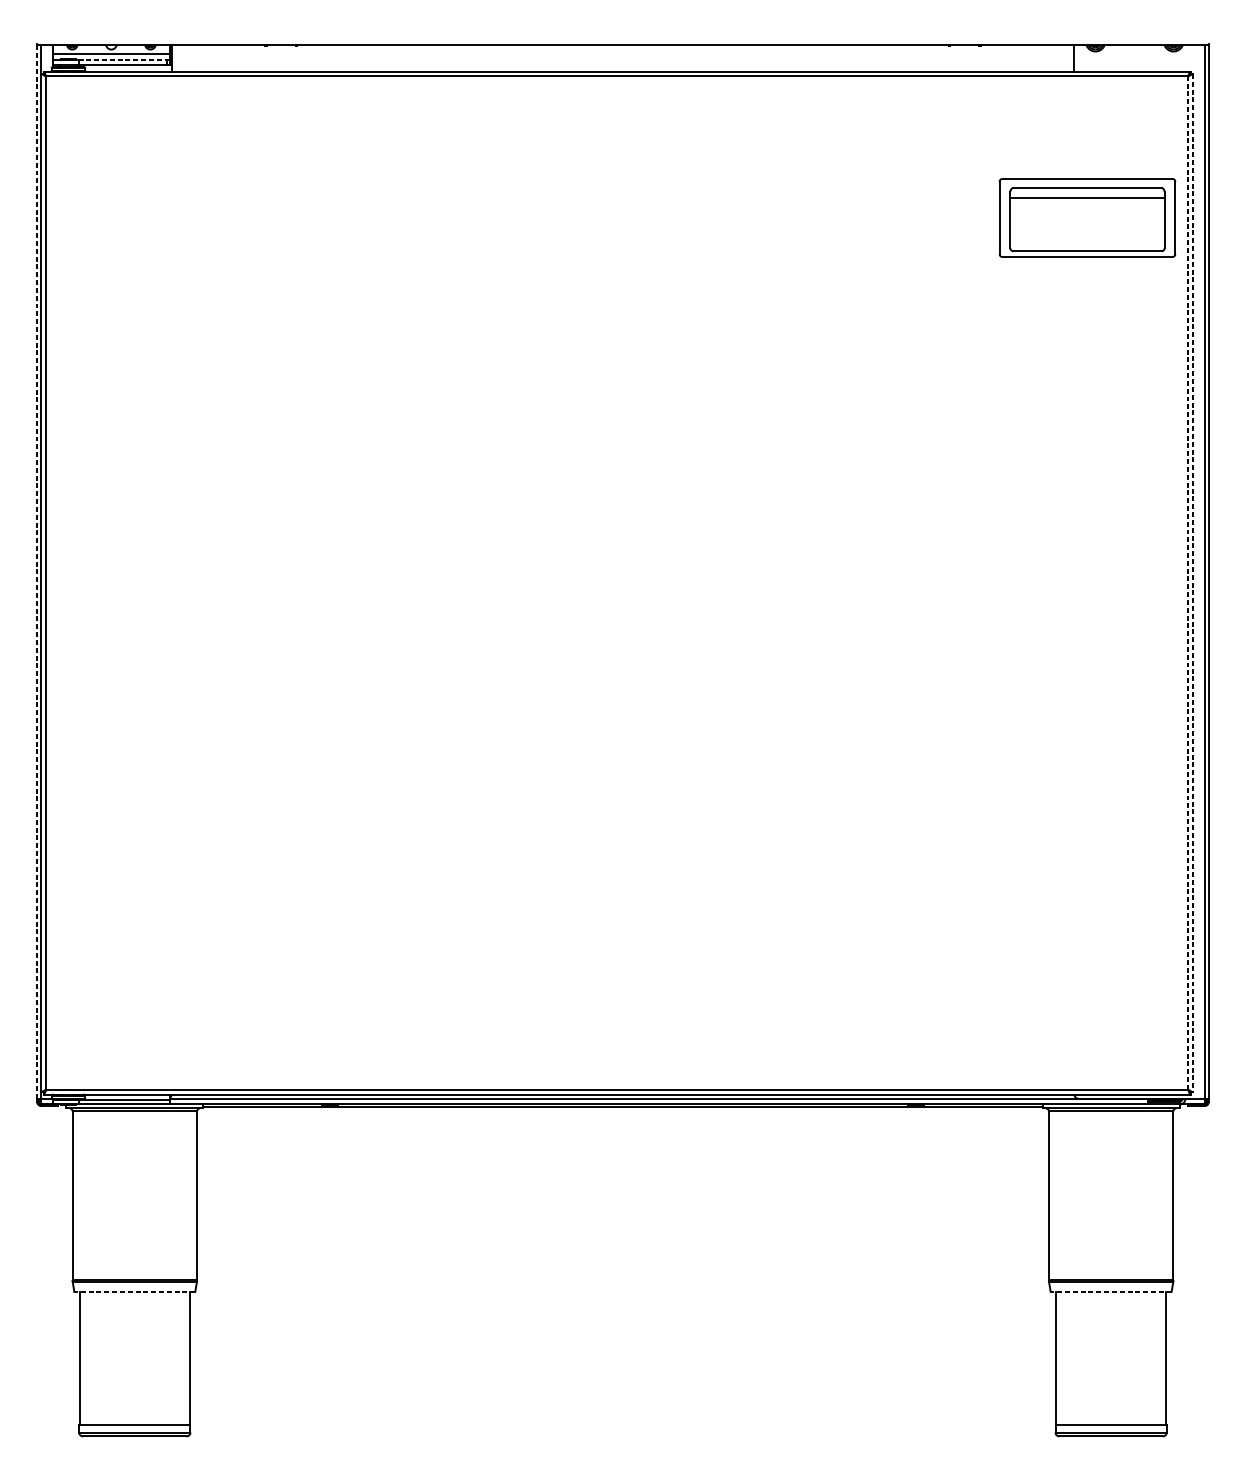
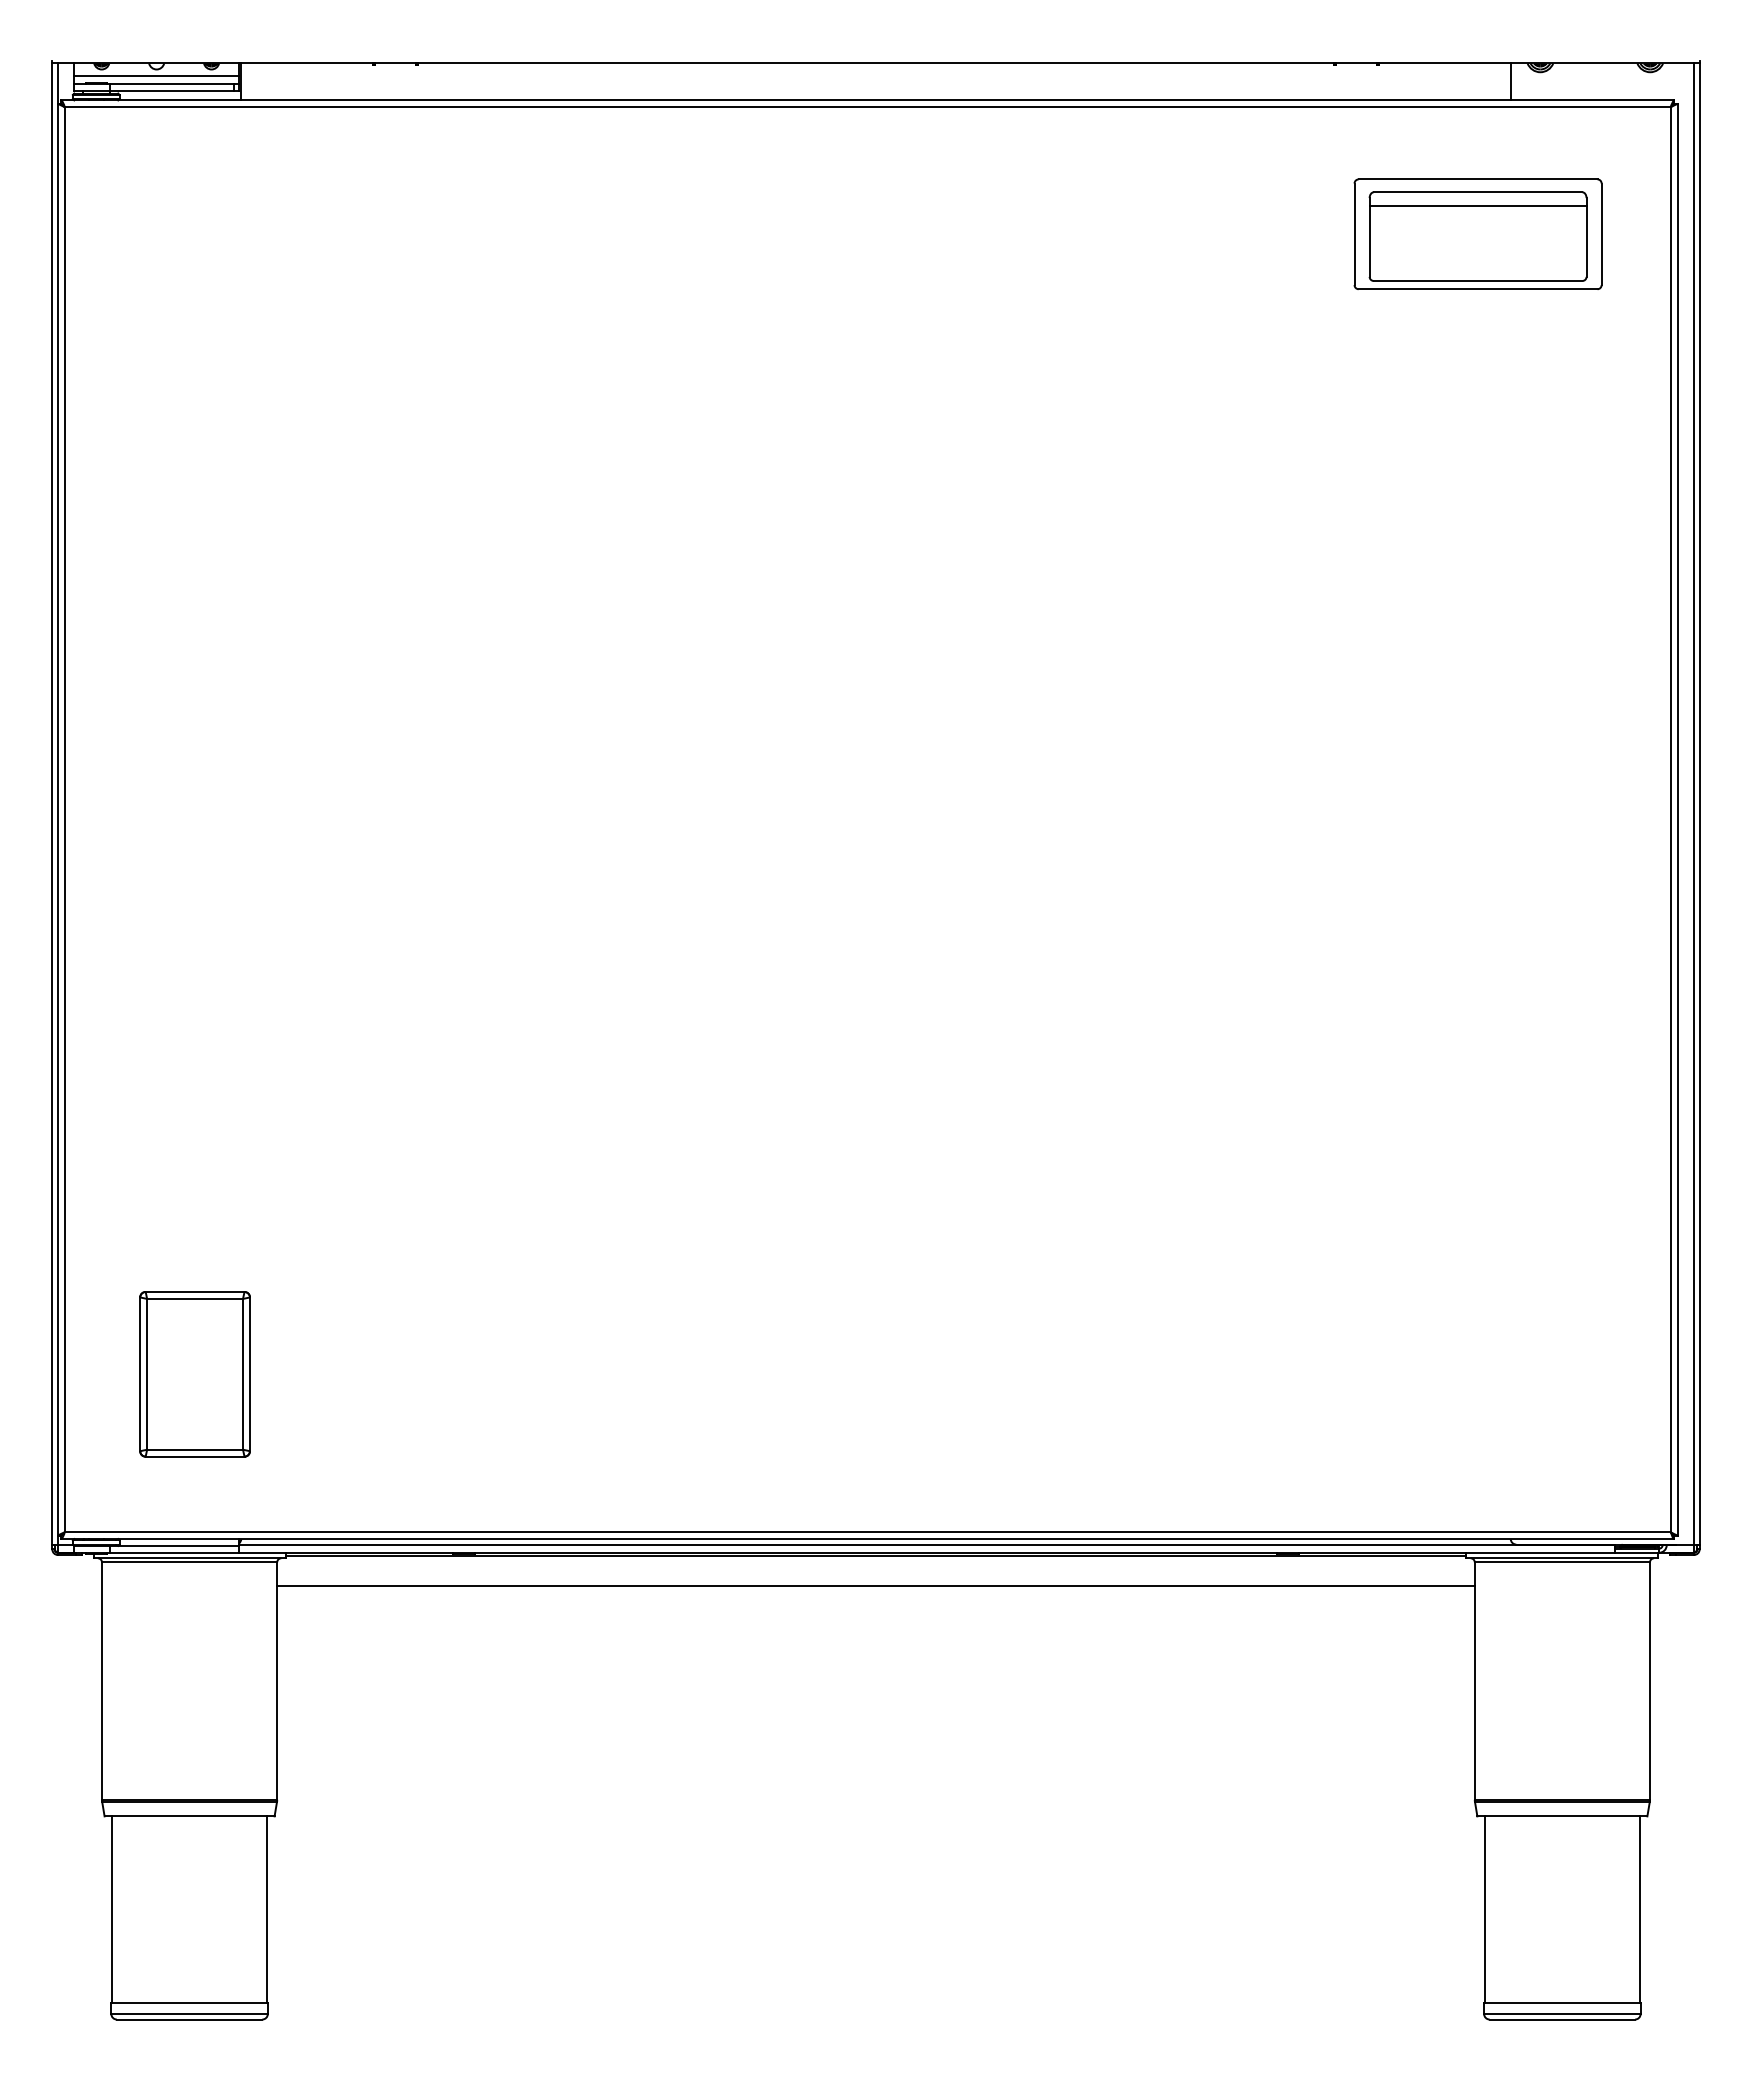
line: (122, 59) -> (172, 83), dashed -> solid
part: (1087, 217) -> (1477, 233), moved
line: (37, 572) -> (52, 804), dashed -> solid
line: (1188, 582) -> (1670, 819), dashed -> solid
line: (1193, 582) -> (1677, 819), dashed -> solid
part: (138, 977) -> (194, 1374), added
line: (622, 1127) -> (875, 1585), added
line: (134, 1292) -> (189, 1816), dashed -> solid
line: (1110, 1292) -> (1561, 1816), dashed -> solid

